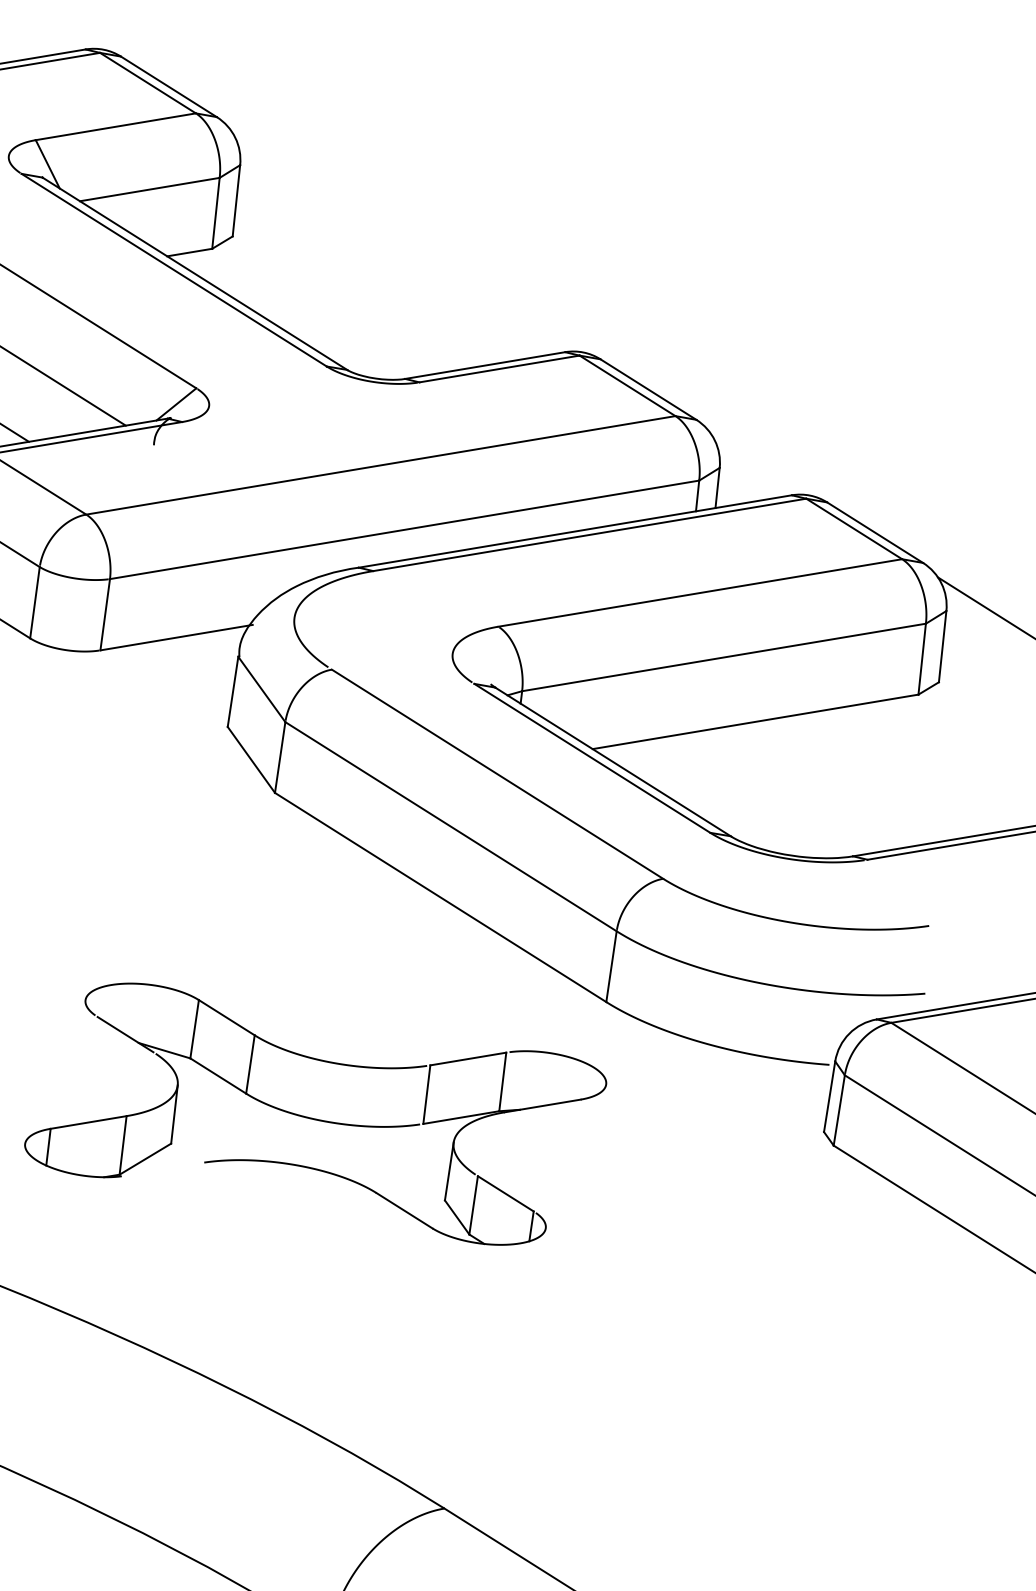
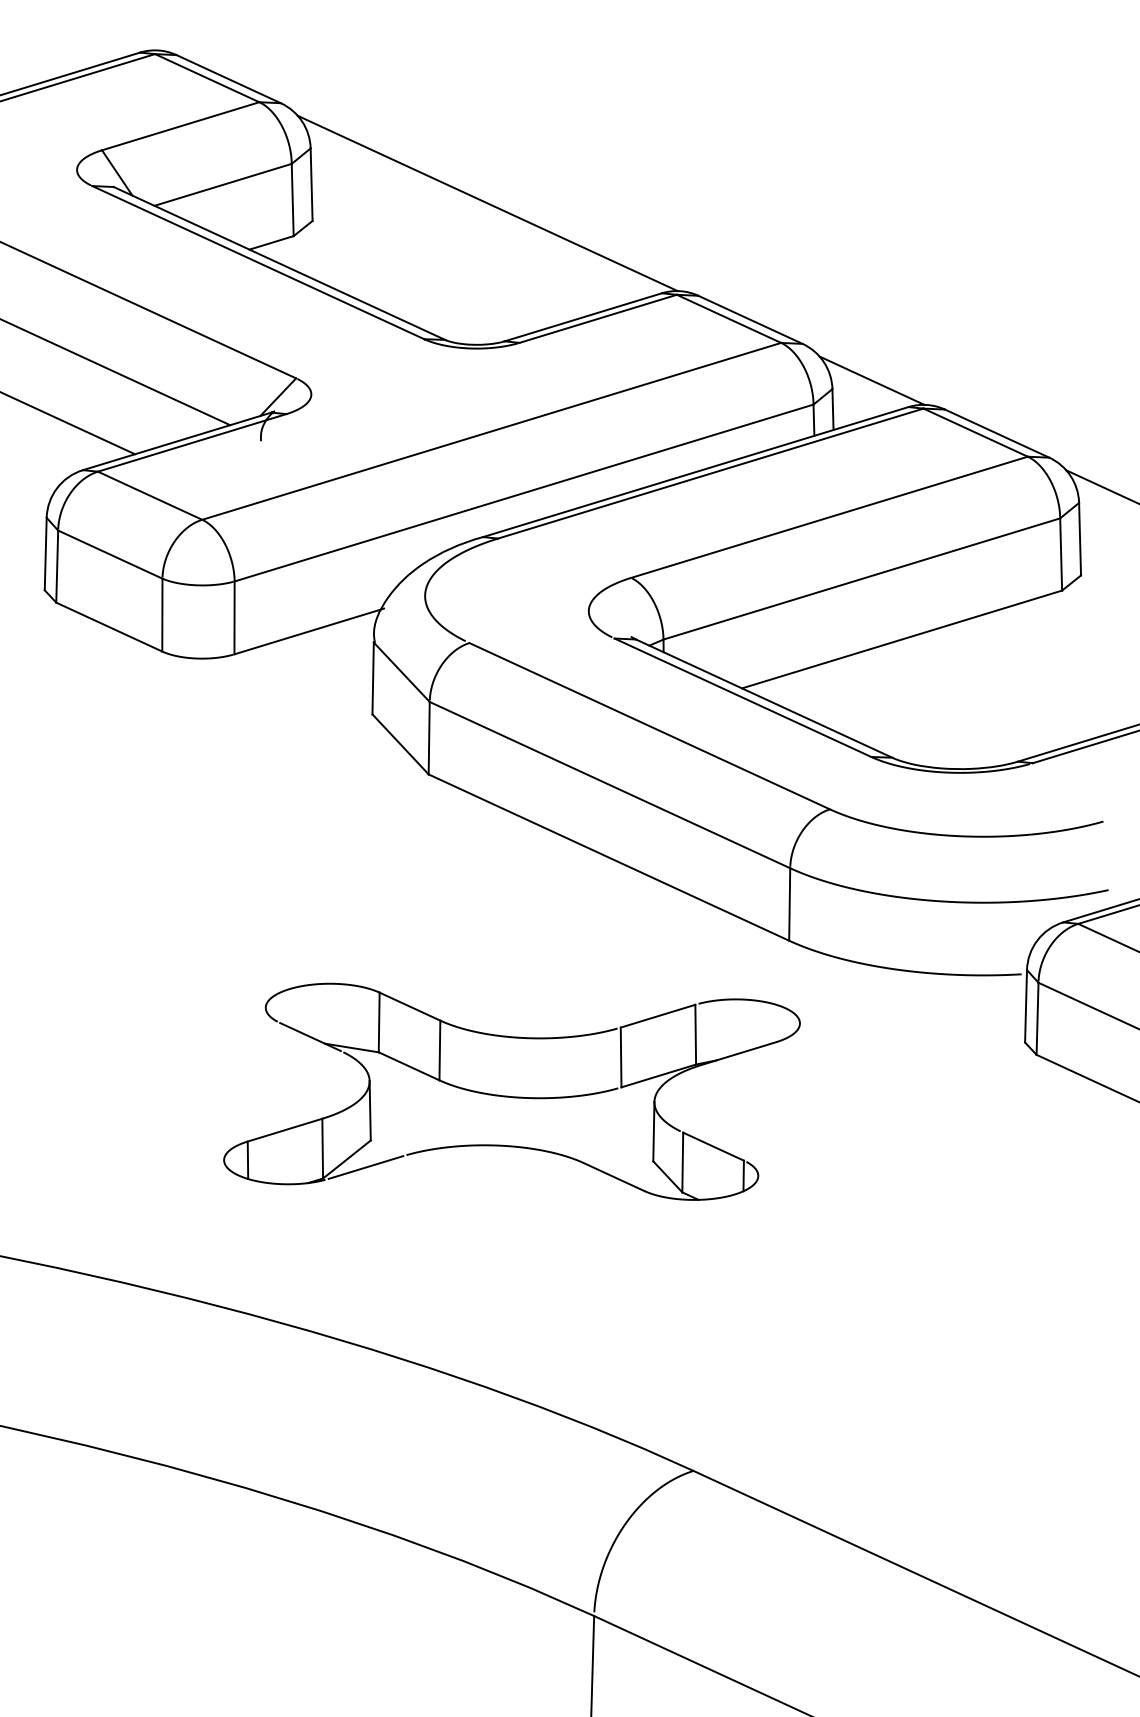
line: (406, 241) -> (487, 203), added
line: (759, 464) -> (871, 380), added
line: (162, 1169) -> (365, 1167), added

